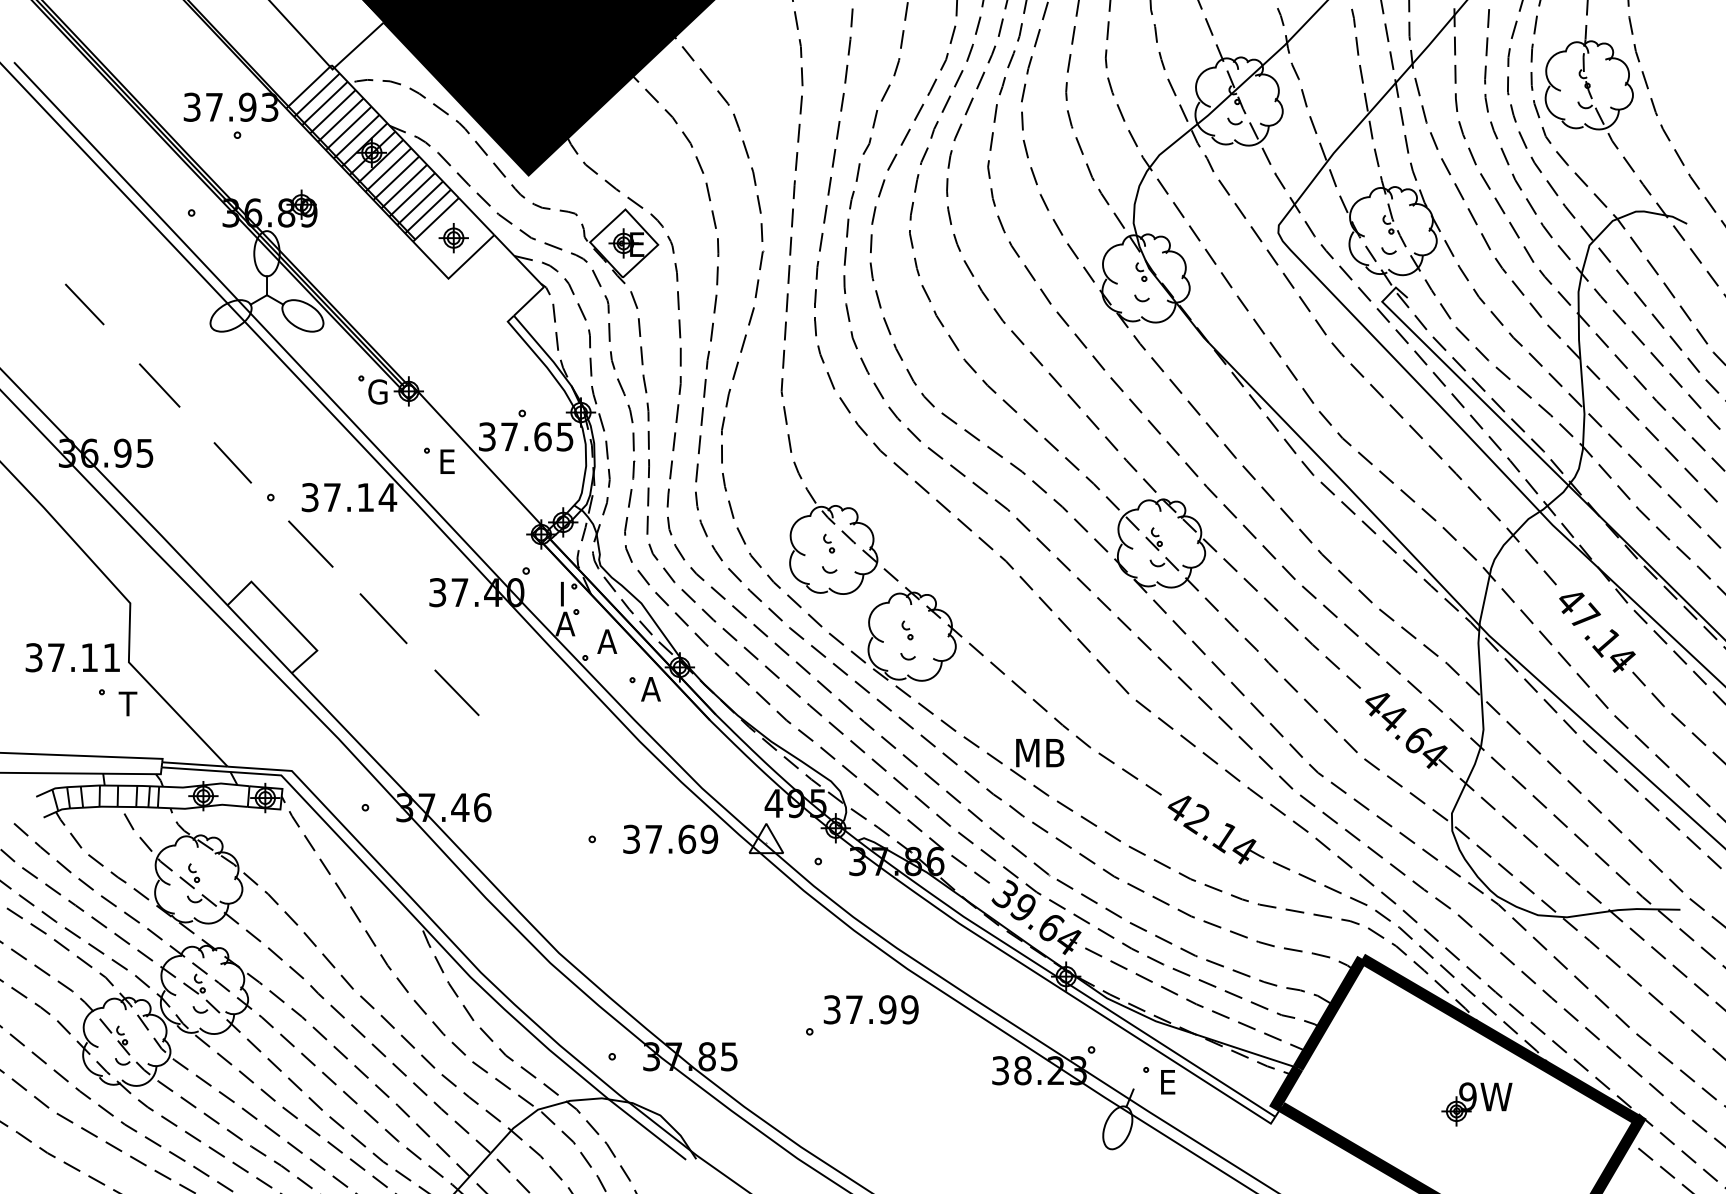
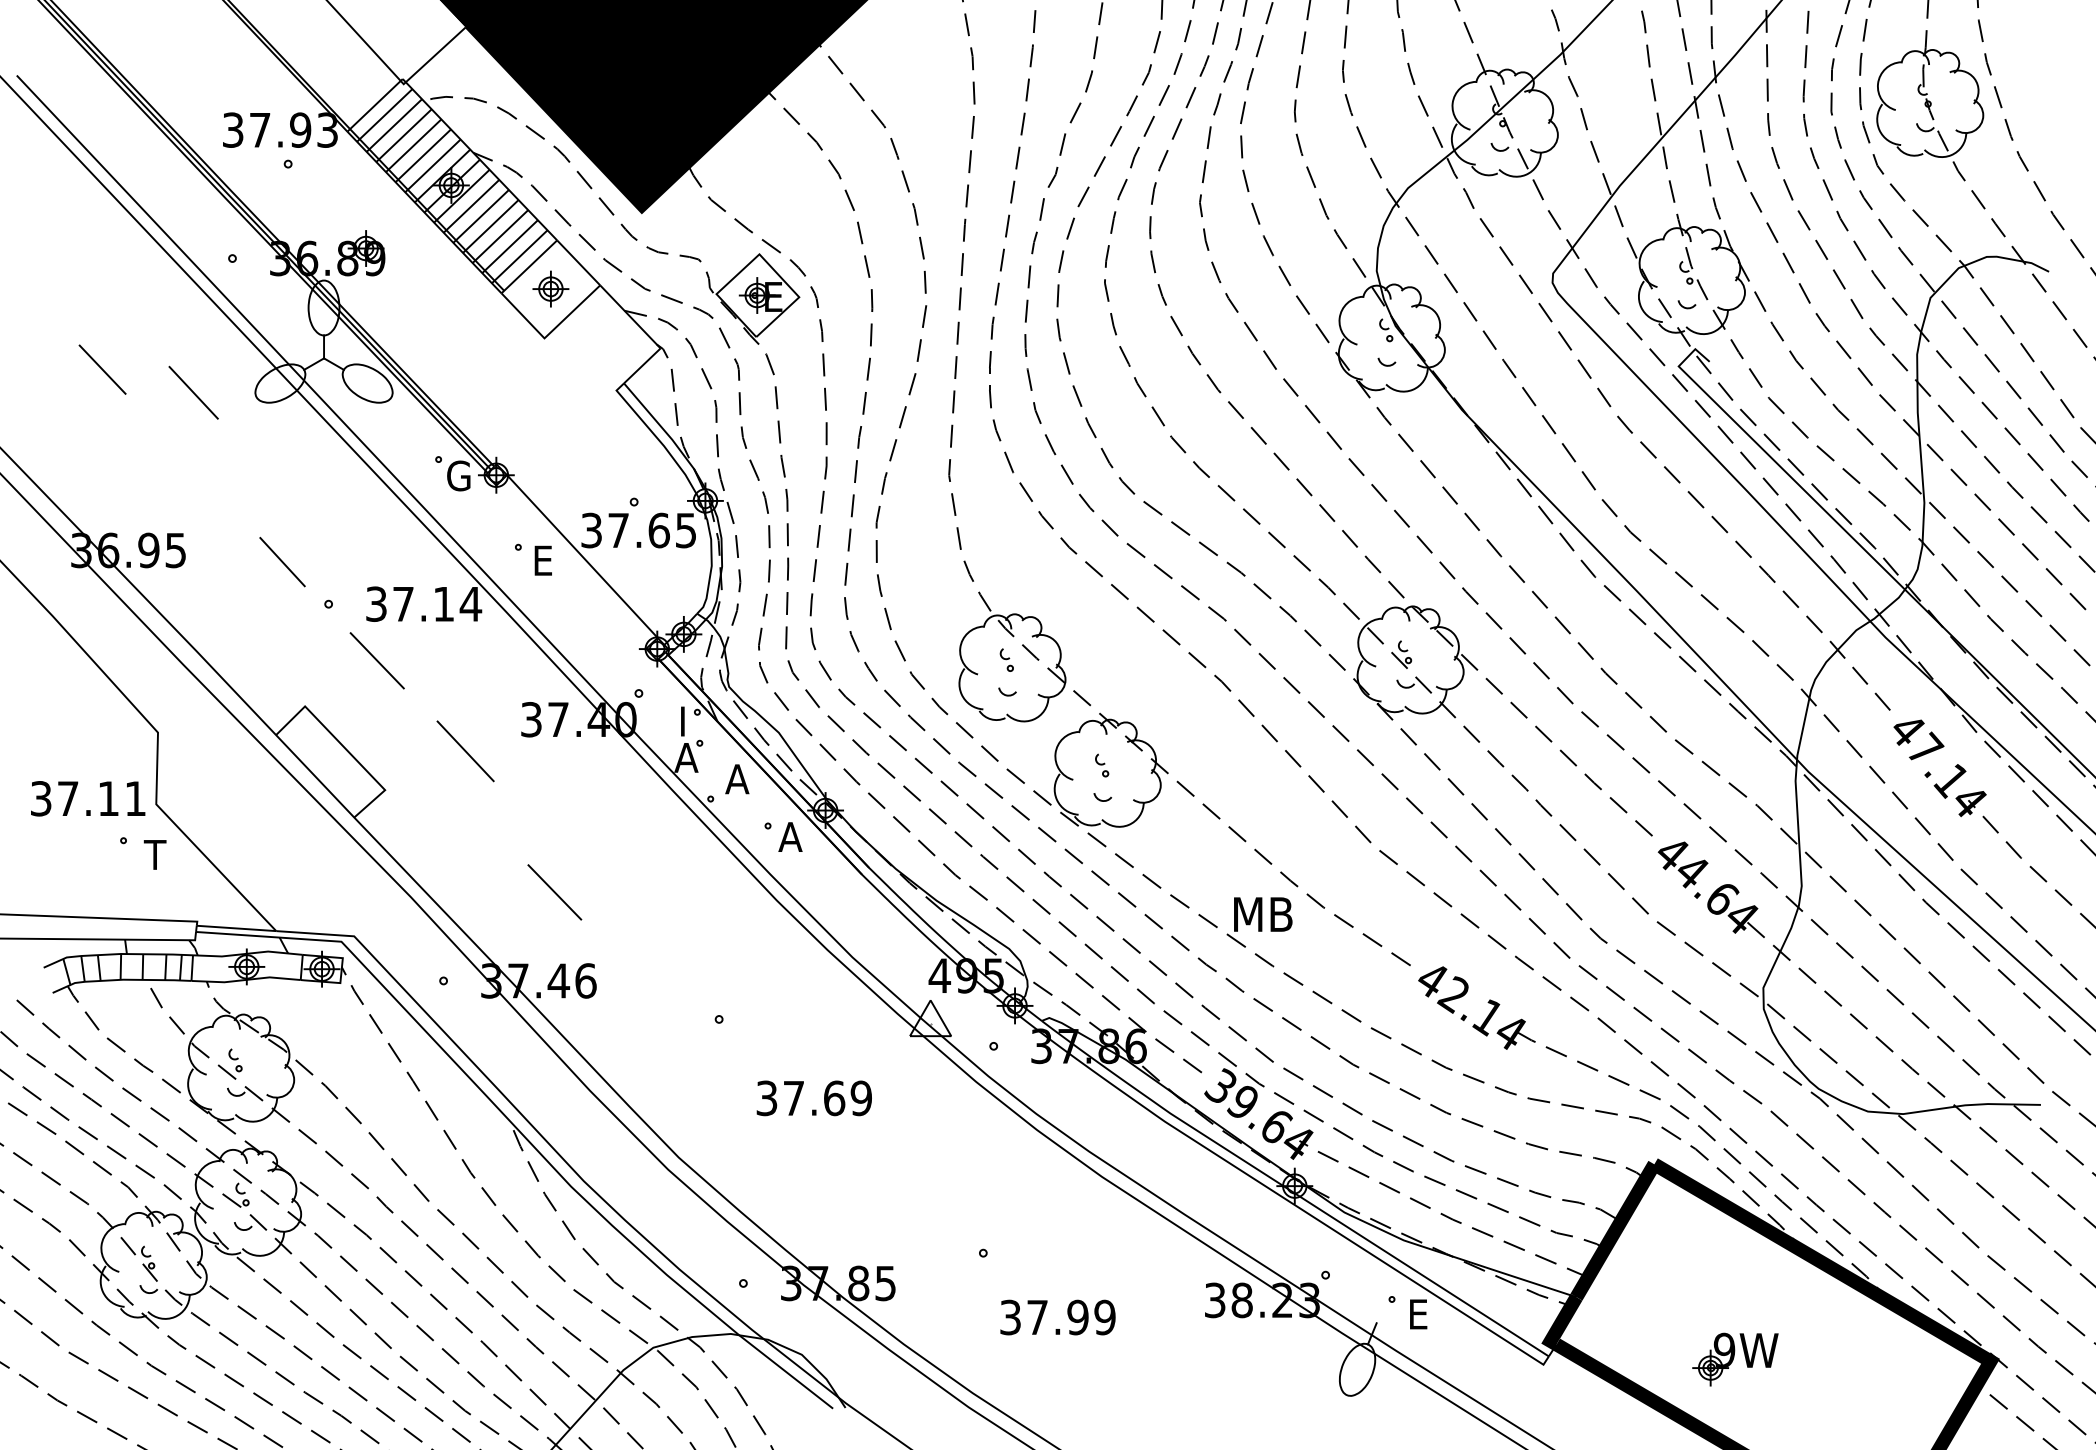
line: (159, 385) -> (193, 392), moved
line: (456, 692) -> (554, 892), moved
text: (670, 838) -> (814, 1097), moved
text: (870, 1009) -> (1057, 1317), moved
part: (1476, 1104) -> (1734, 1359), moved

